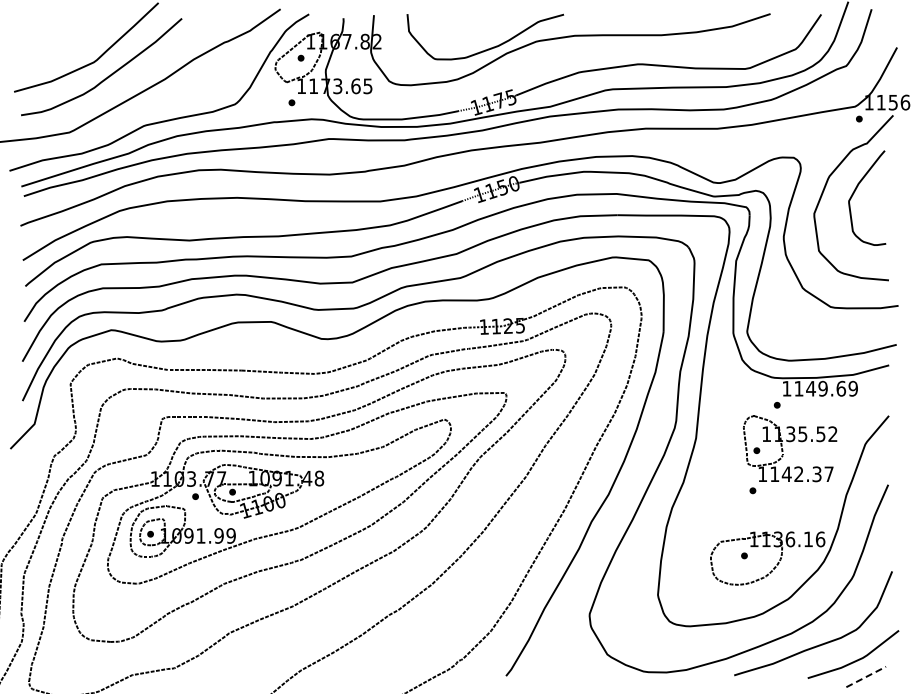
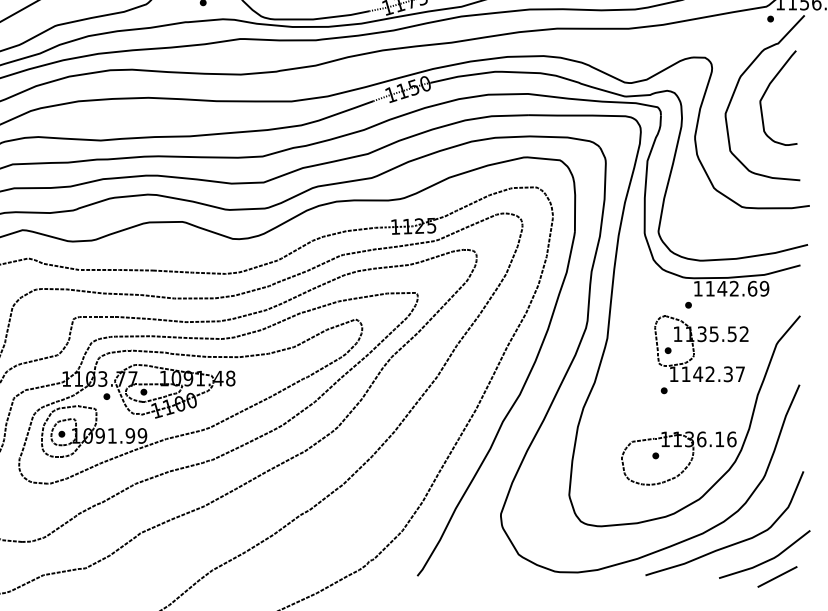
text: (822, 388) -> (733, 288), 1149.69 -> 1142.69
line: (866, 676) -> (777, 576), dashed -> solid

